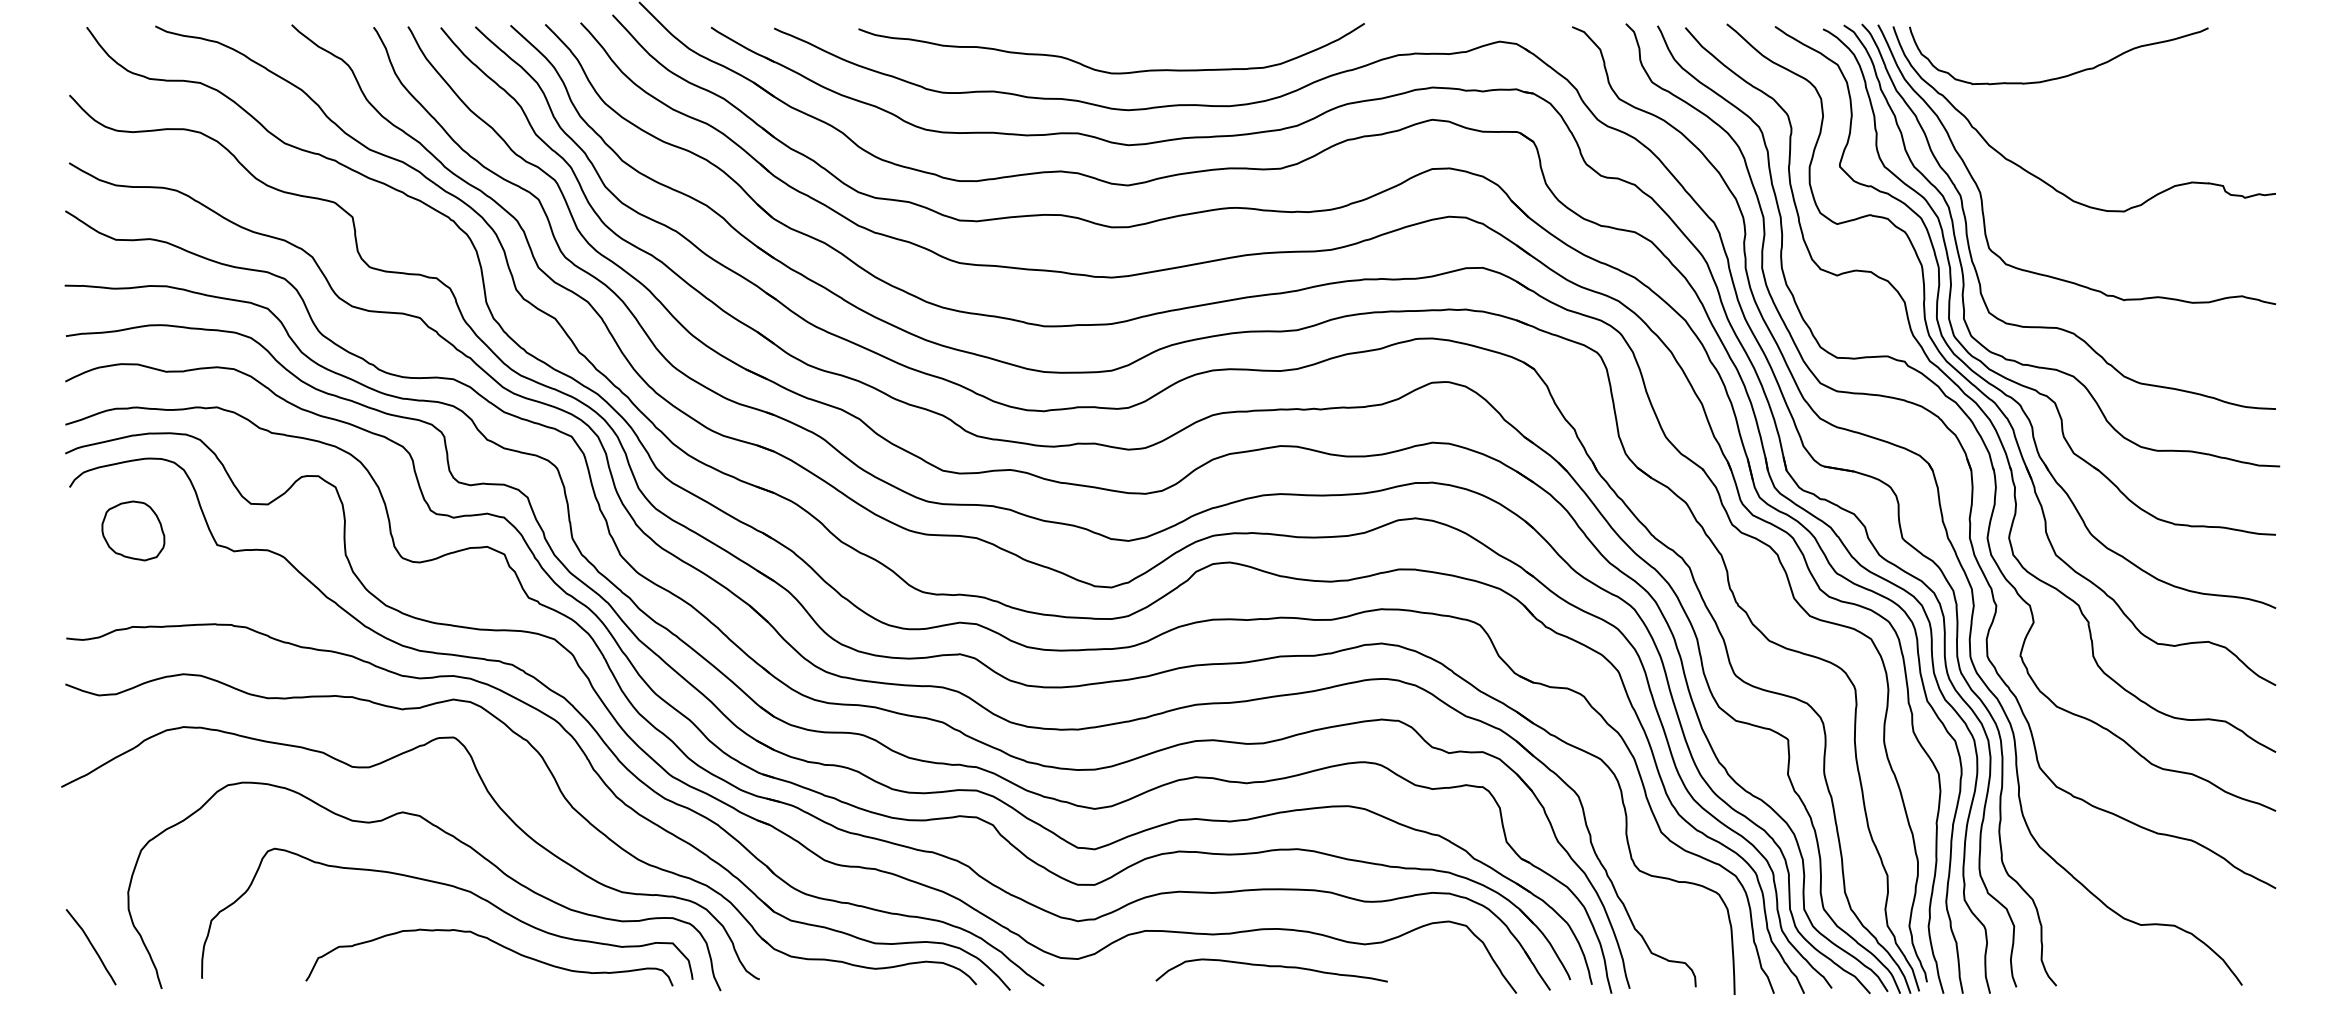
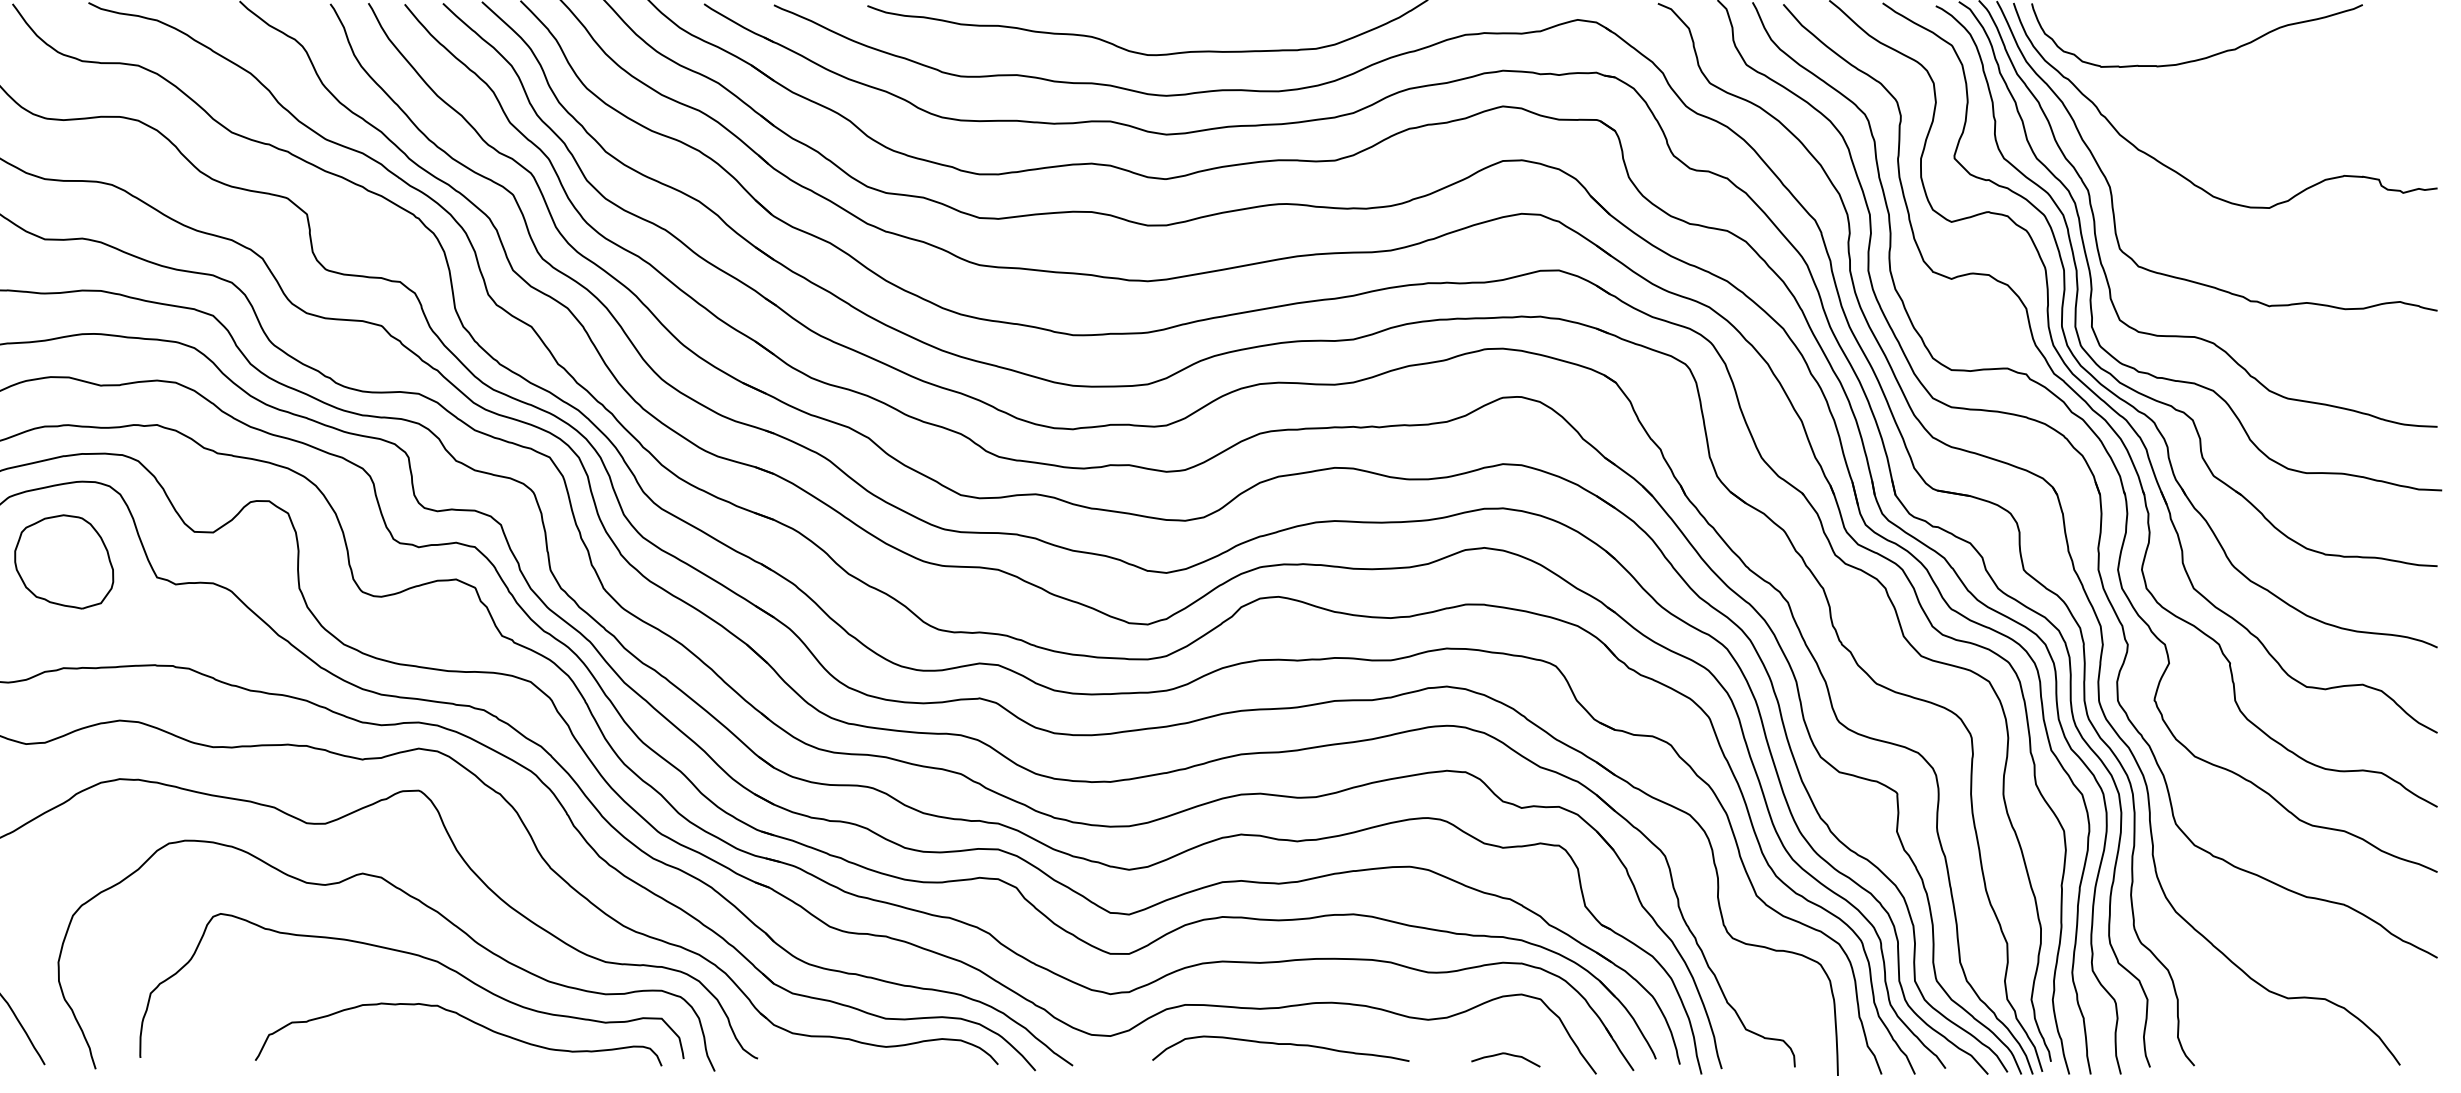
part: (133, 530) -> (64, 561), size x1.43
curve: (1271, 967) -> (1280, 1045), moved
curve: (1436, 976) -> (1507, 1055), added

